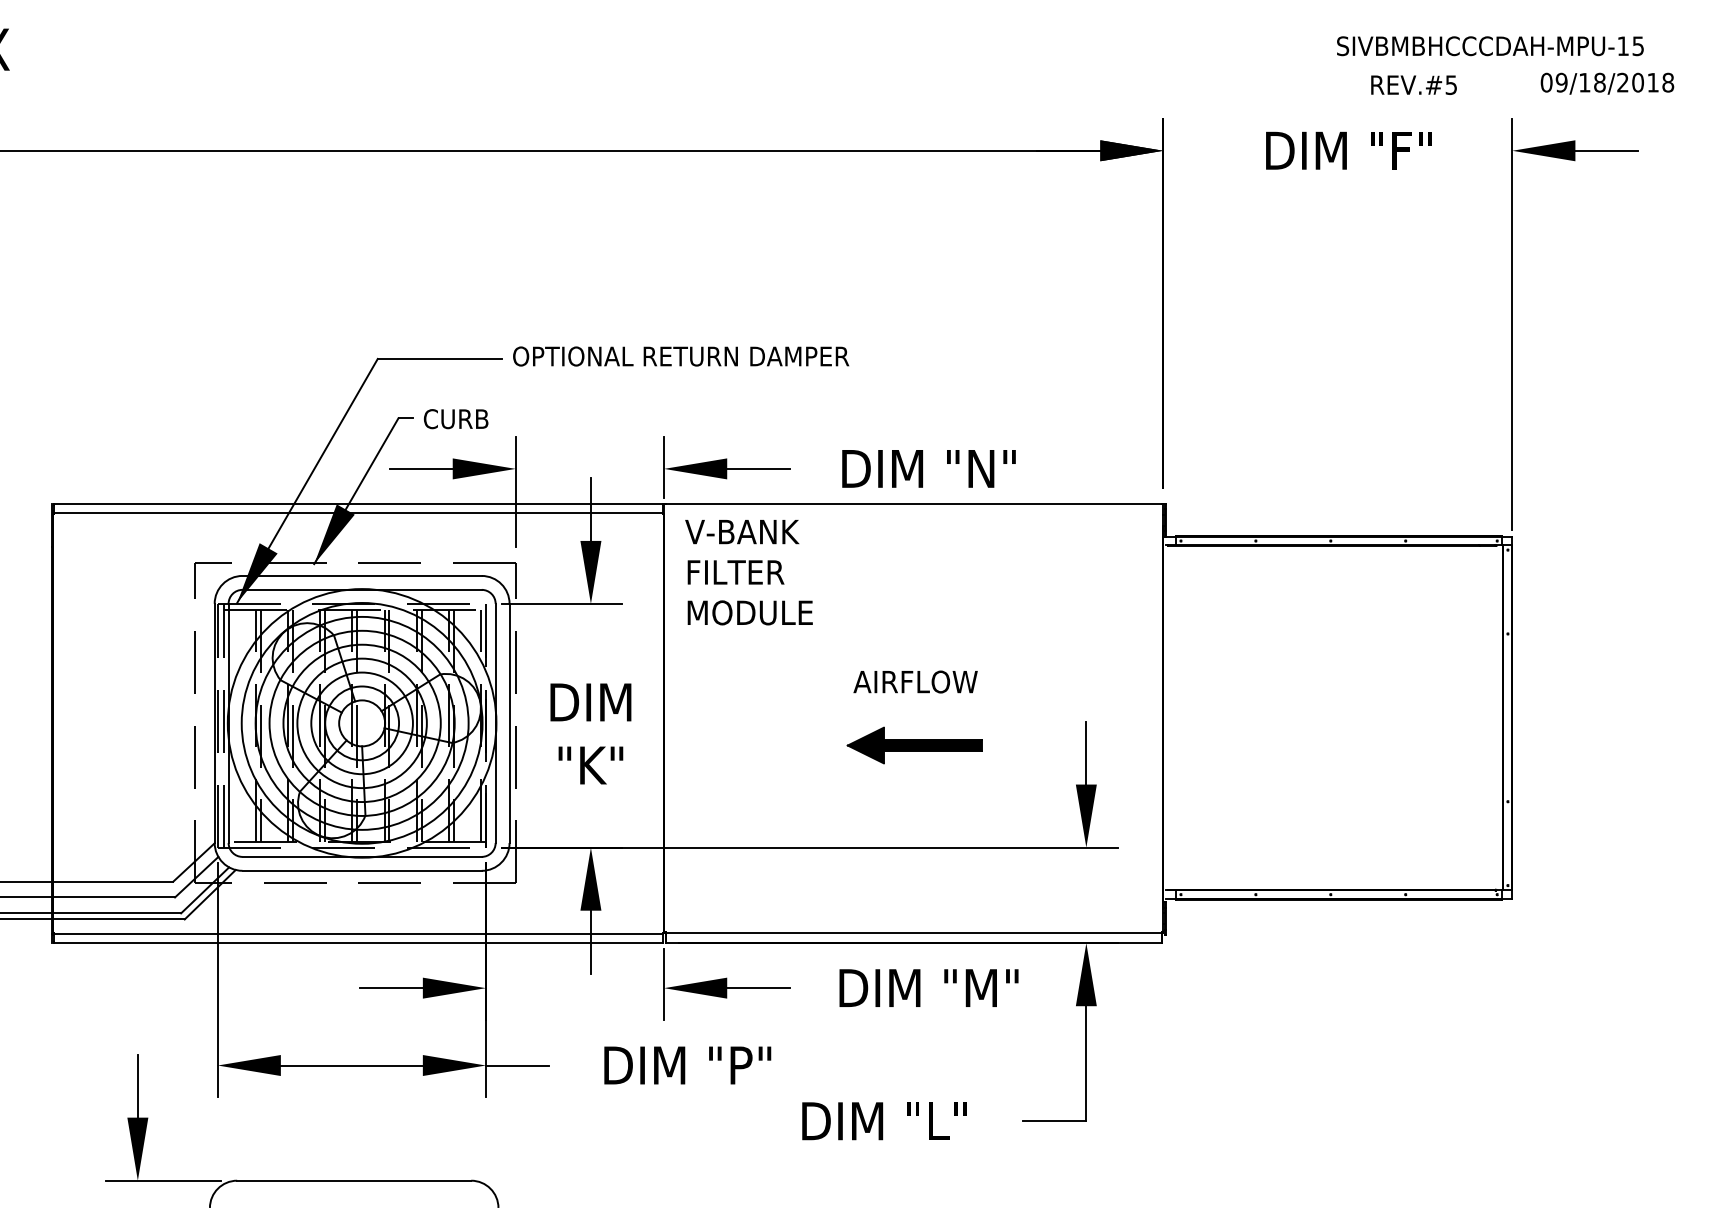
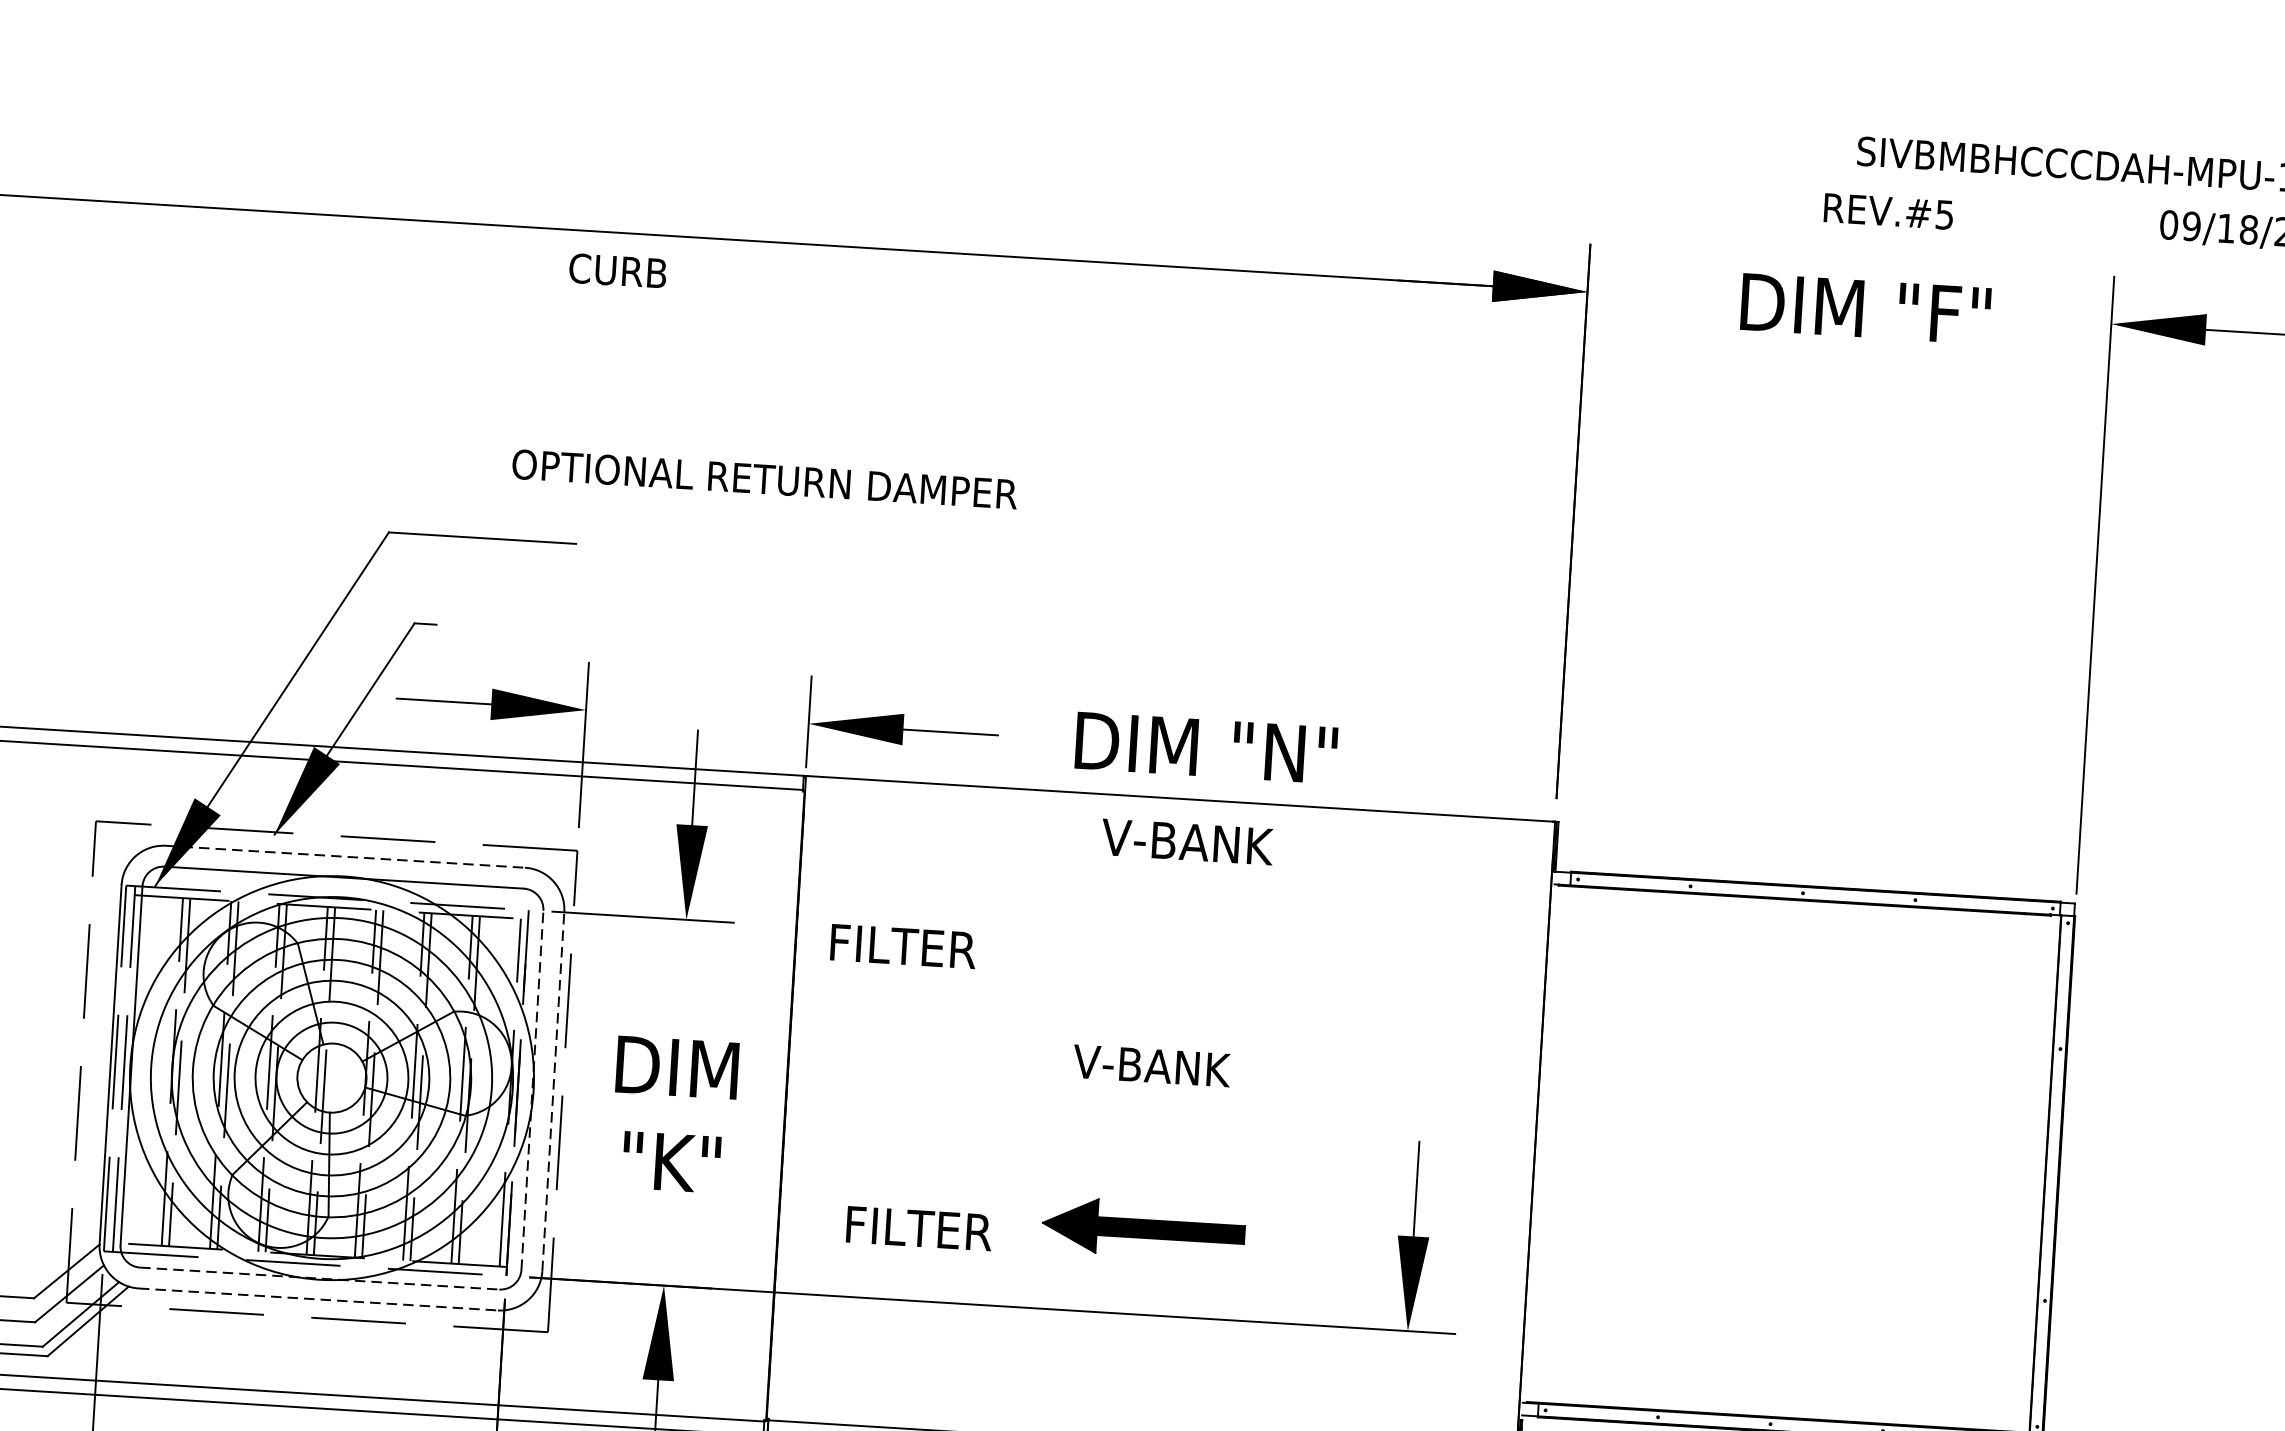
text: (1413, 84) -> (1887, 210), moved
text: (681, 356) -> (765, 479), moved
text: (456, 419) -> (618, 271), moved
text: (742, 532) -> (1187, 842), moved
text: (735, 572) -> (918, 1228), moved
line: (362, 575) -> (346, 856), solid -> dashed
text: (751, 612) -> (926, 947), MODULE -> FILTER
text: (915, 681) -> (1166, 1066), AIRFLOW -> V-BANK
line: (495, 723) -> (532, 1090), solid -> dashed
line: (509, 723) -> (553, 1091), solid -> dashed
part: (914, 745) -> (1143, 1228), moved
line: (362, 856) -> (320, 1277), solid -> dashed
line: (362, 870) -> (319, 1299), solid -> dashed

